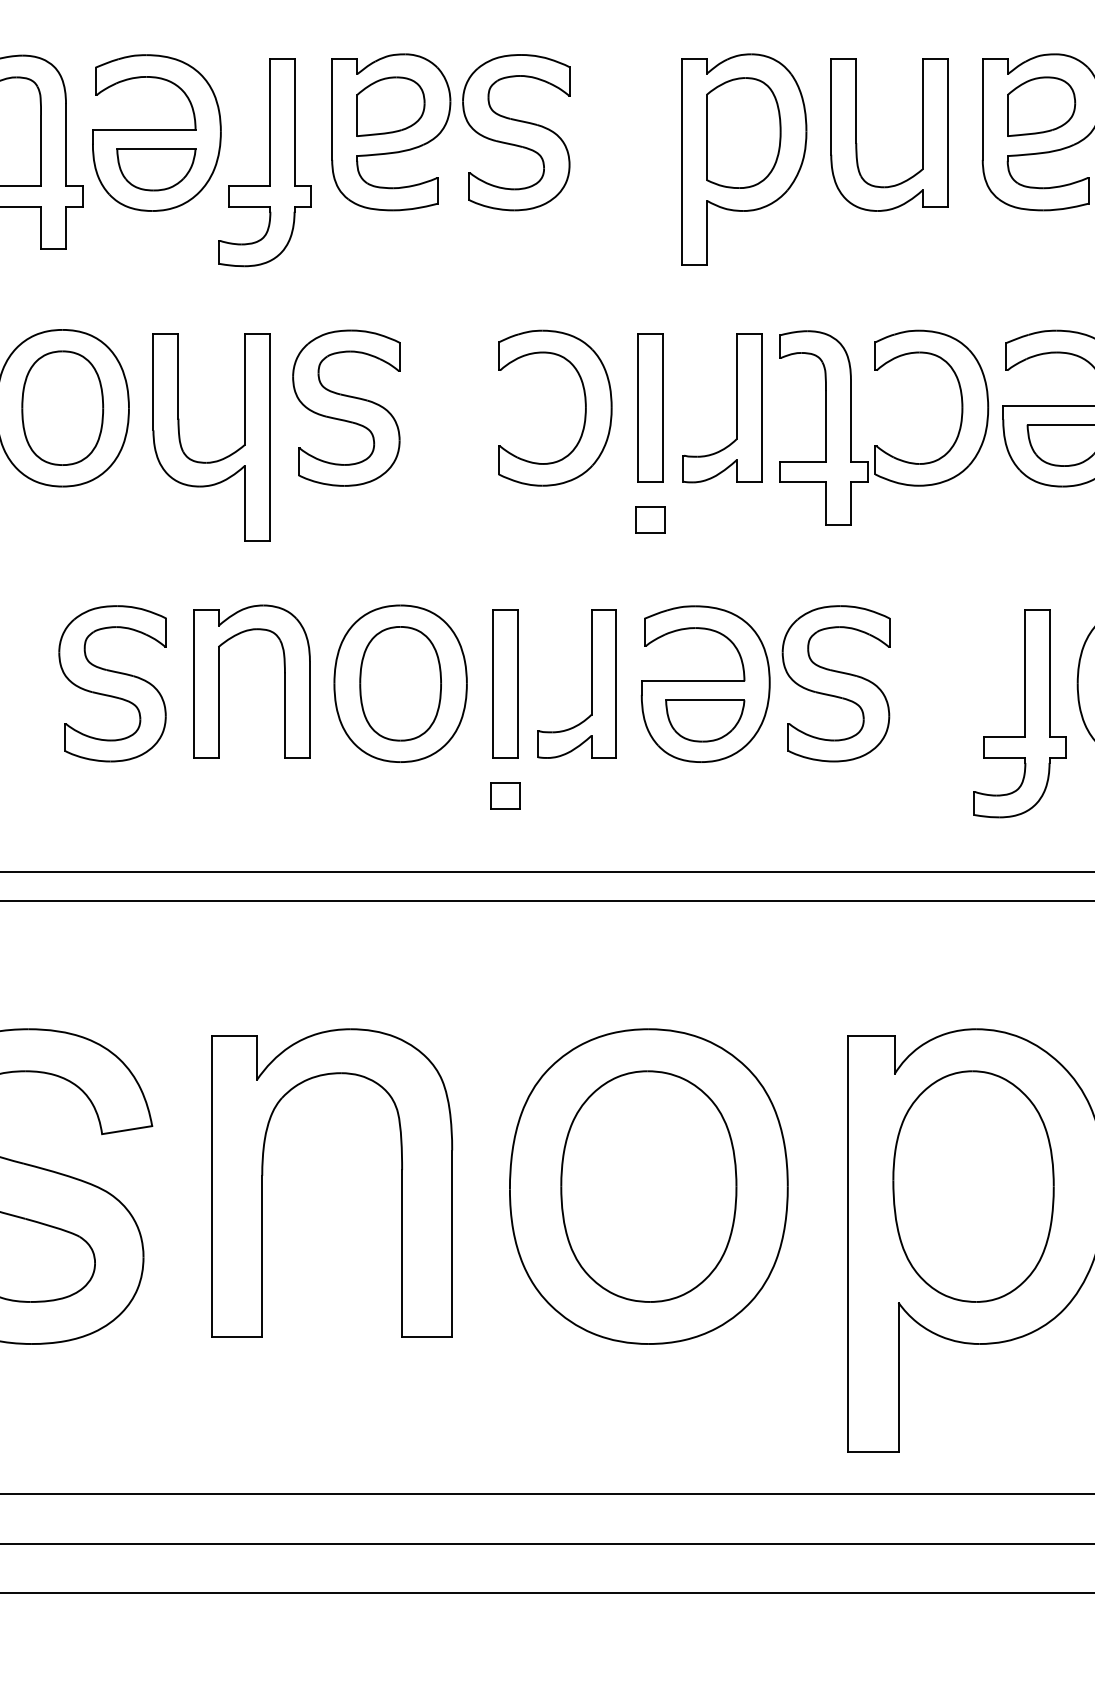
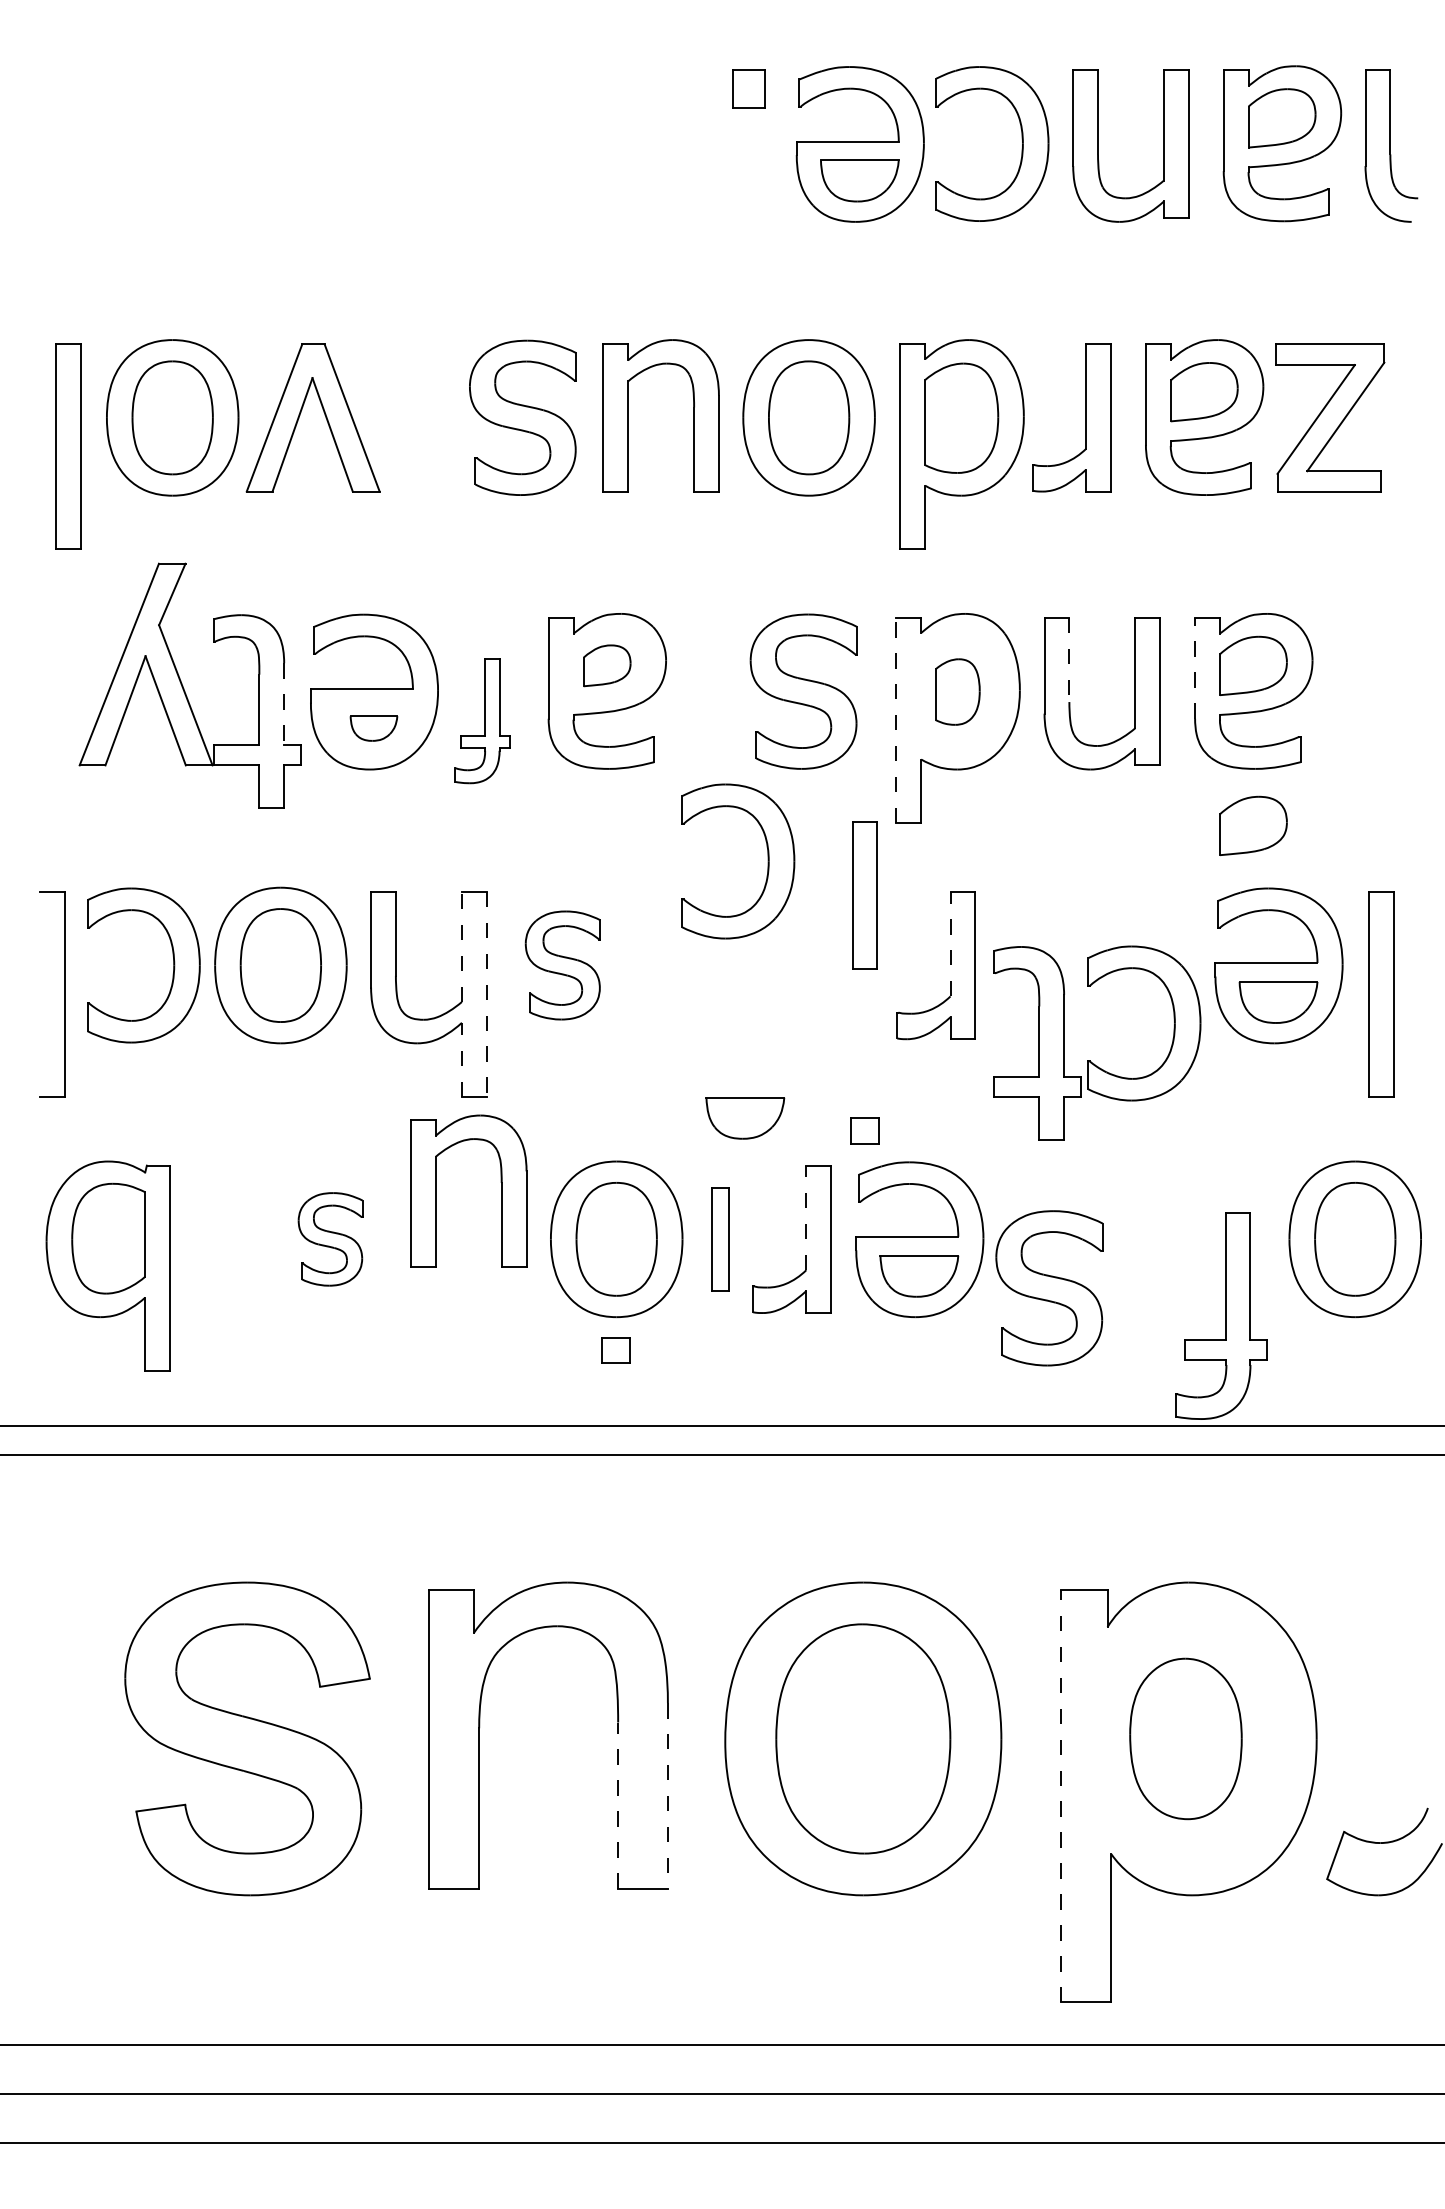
line: (856, 101) -> (1069, 660), solid -> dashed
part: (391, 106) -> (607, 665), size x0.7
line: (983, 108) -> (1195, 667), solid -> dashed
part: (516, 132) -> (803, 691), moved
part: (743, 132) -> (957, 691), size x0.6
line: (66, 145) -> (284, 704), solid -> dashed
line: (682, 161) -> (896, 720), solid -> dashed
part: (264, 162) -> (481, 721), size x0.6
part: (155, 169) -> (373, 728), size x0.6
part: (1041, 267) -> (1253, 825), added
line: (736, 386) -> (950, 943), solid -> dashed
line: (244, 389) -> (461, 946), solid -> dashed
part: (346, 408) -> (562, 965), size x0.7
part: (584, 408) -> (767, 861), moved
part: (650, 408) -> (864, 895), moved
line: (269, 437) -> (486, 994), solid -> dashed
part: (877, 445) -> (1090, 1060), moved
line: (244, 502) -> (461, 1059), solid -> dashed
part: (650, 519) -> (864, 1130), moved
part: (530, 562) -> (745, 1118), added
line: (591, 661) -> (806, 1217), solid -> dashed
part: (219, 680) -> (436, 1190), moved
part: (112, 683) -> (330, 1239), size x0.6
part: (505, 683) -> (720, 1239), size x0.7
part: (836, 683) -> (1049, 1288), moved
part: (1020, 713) -> (1221, 1315), moved
part: (505, 795) -> (615, 1350), moved
part: (973, 1186) -> (1185, 1738), size x0.7
line: (451, 1243) -> (667, 1795), solid -> dashed
line: (847, 1243) -> (1060, 1795), solid -> dashed
line: (402, 1253) -> (618, 1805), solid -> dashed

